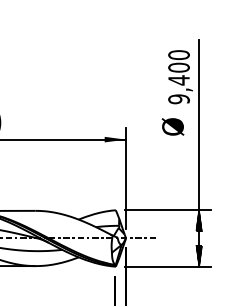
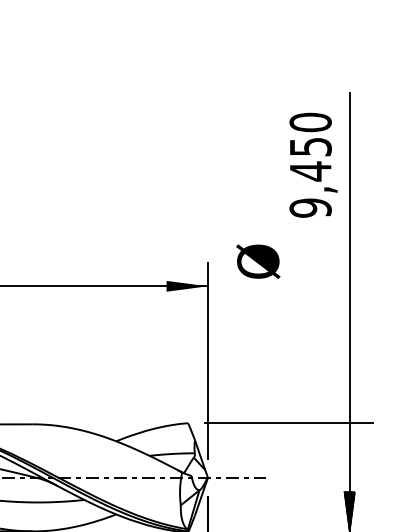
text: (178, 67) -> (309, 146), 9,400 -> 9,450
text: (172, 126) -> (257, 260), moved
hatch: (198, 220) -> (348, 443), removed

